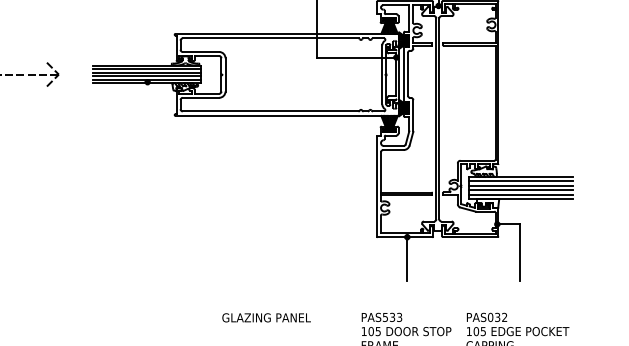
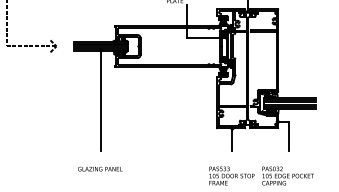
line: (148, 181) -> (101, 100), added
text: (266, 316) -> (100, 168), moved

